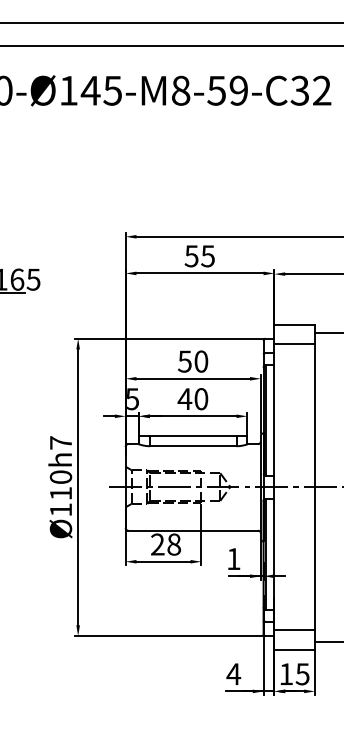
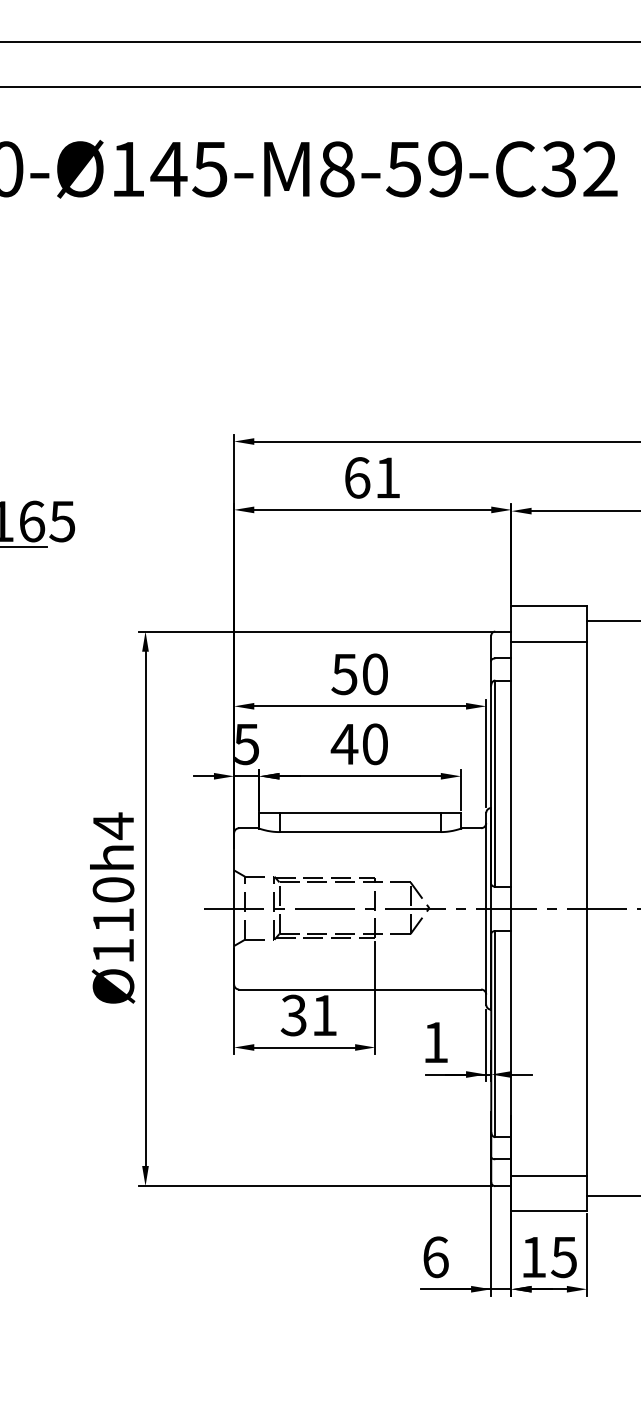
text: (199, 256) -> (371, 478), 55 -> 61
text: (60, 442) -> (112, 825), Ø110h7 -> Ø110h4
text: (165, 544) -> (308, 1015), 28 -> 31
text: (233, 674) -> (435, 1257), 4 -> 6

